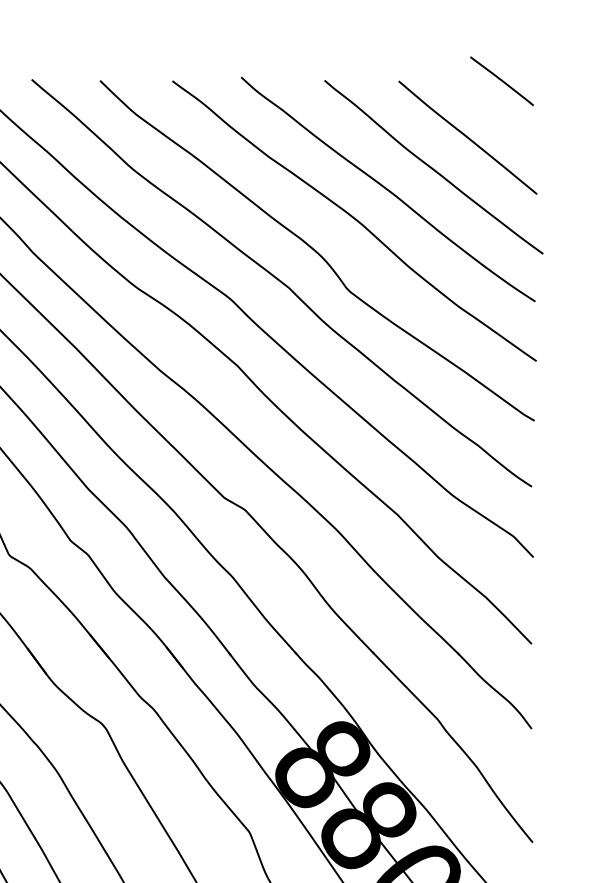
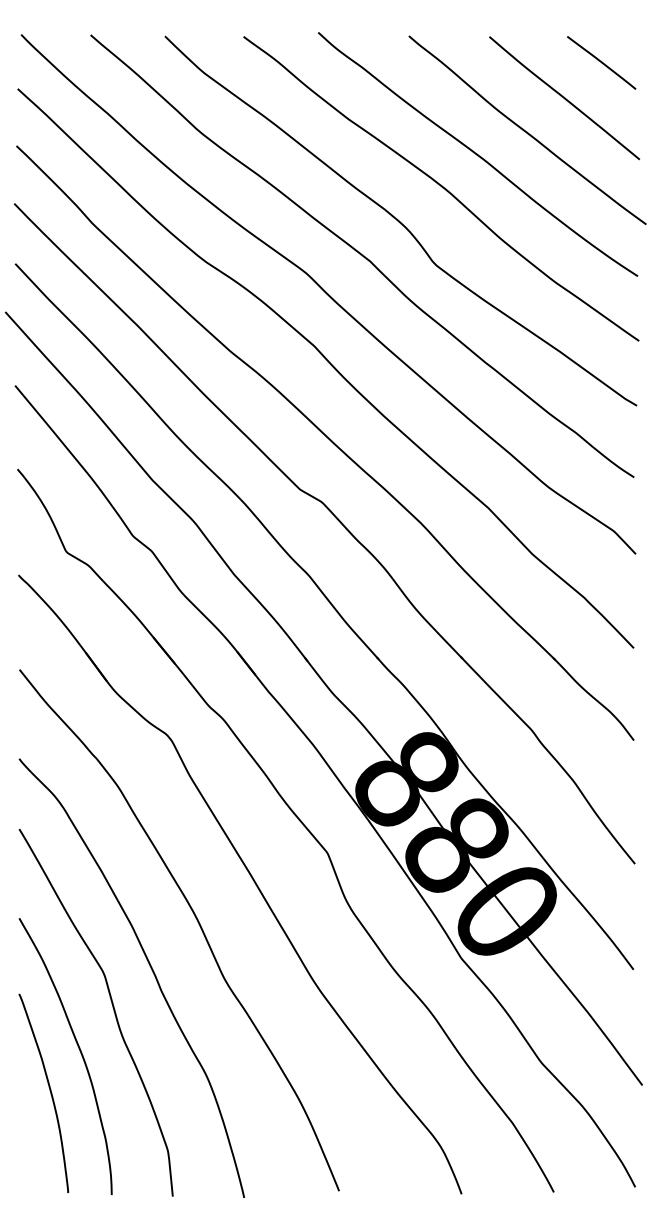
line: (501, 80) -> (601, 62), moved

